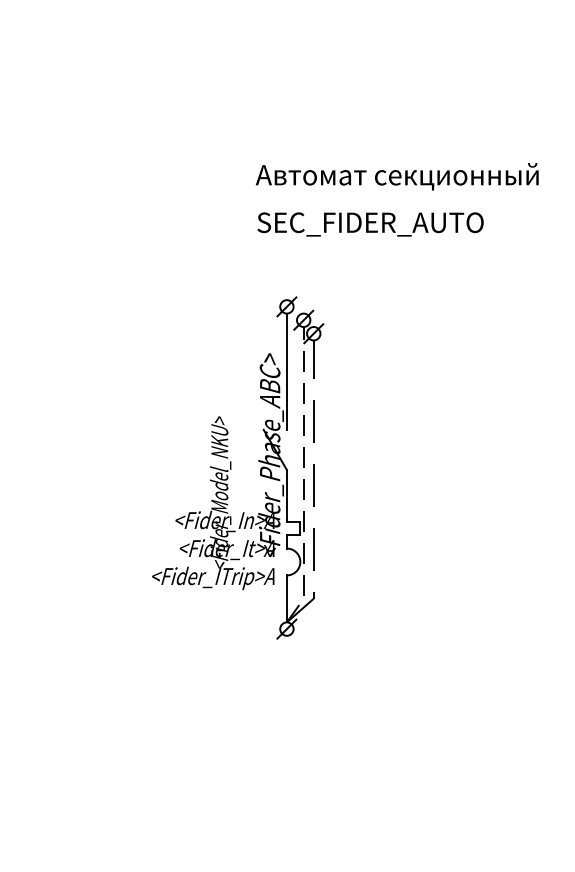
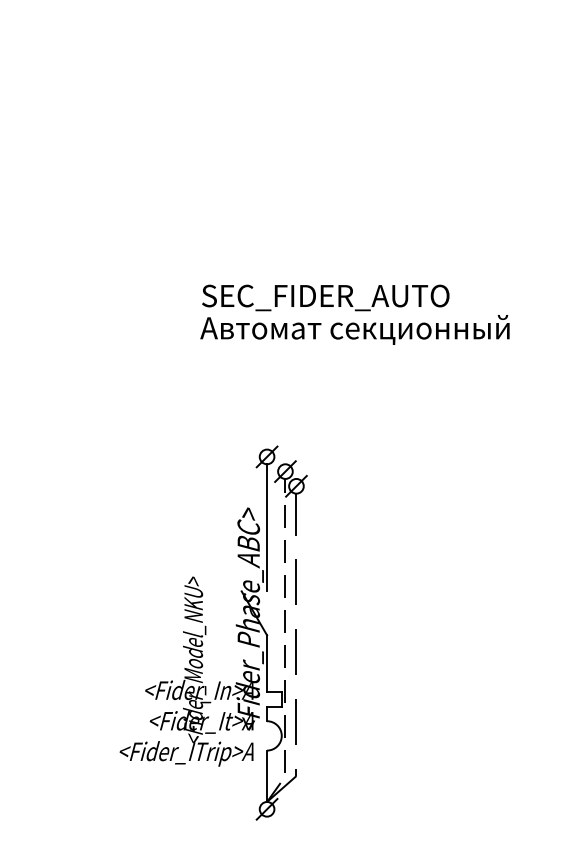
text: (397, 176) -> (355, 329), moved
part: (231, 467) -> (206, 632), moved

